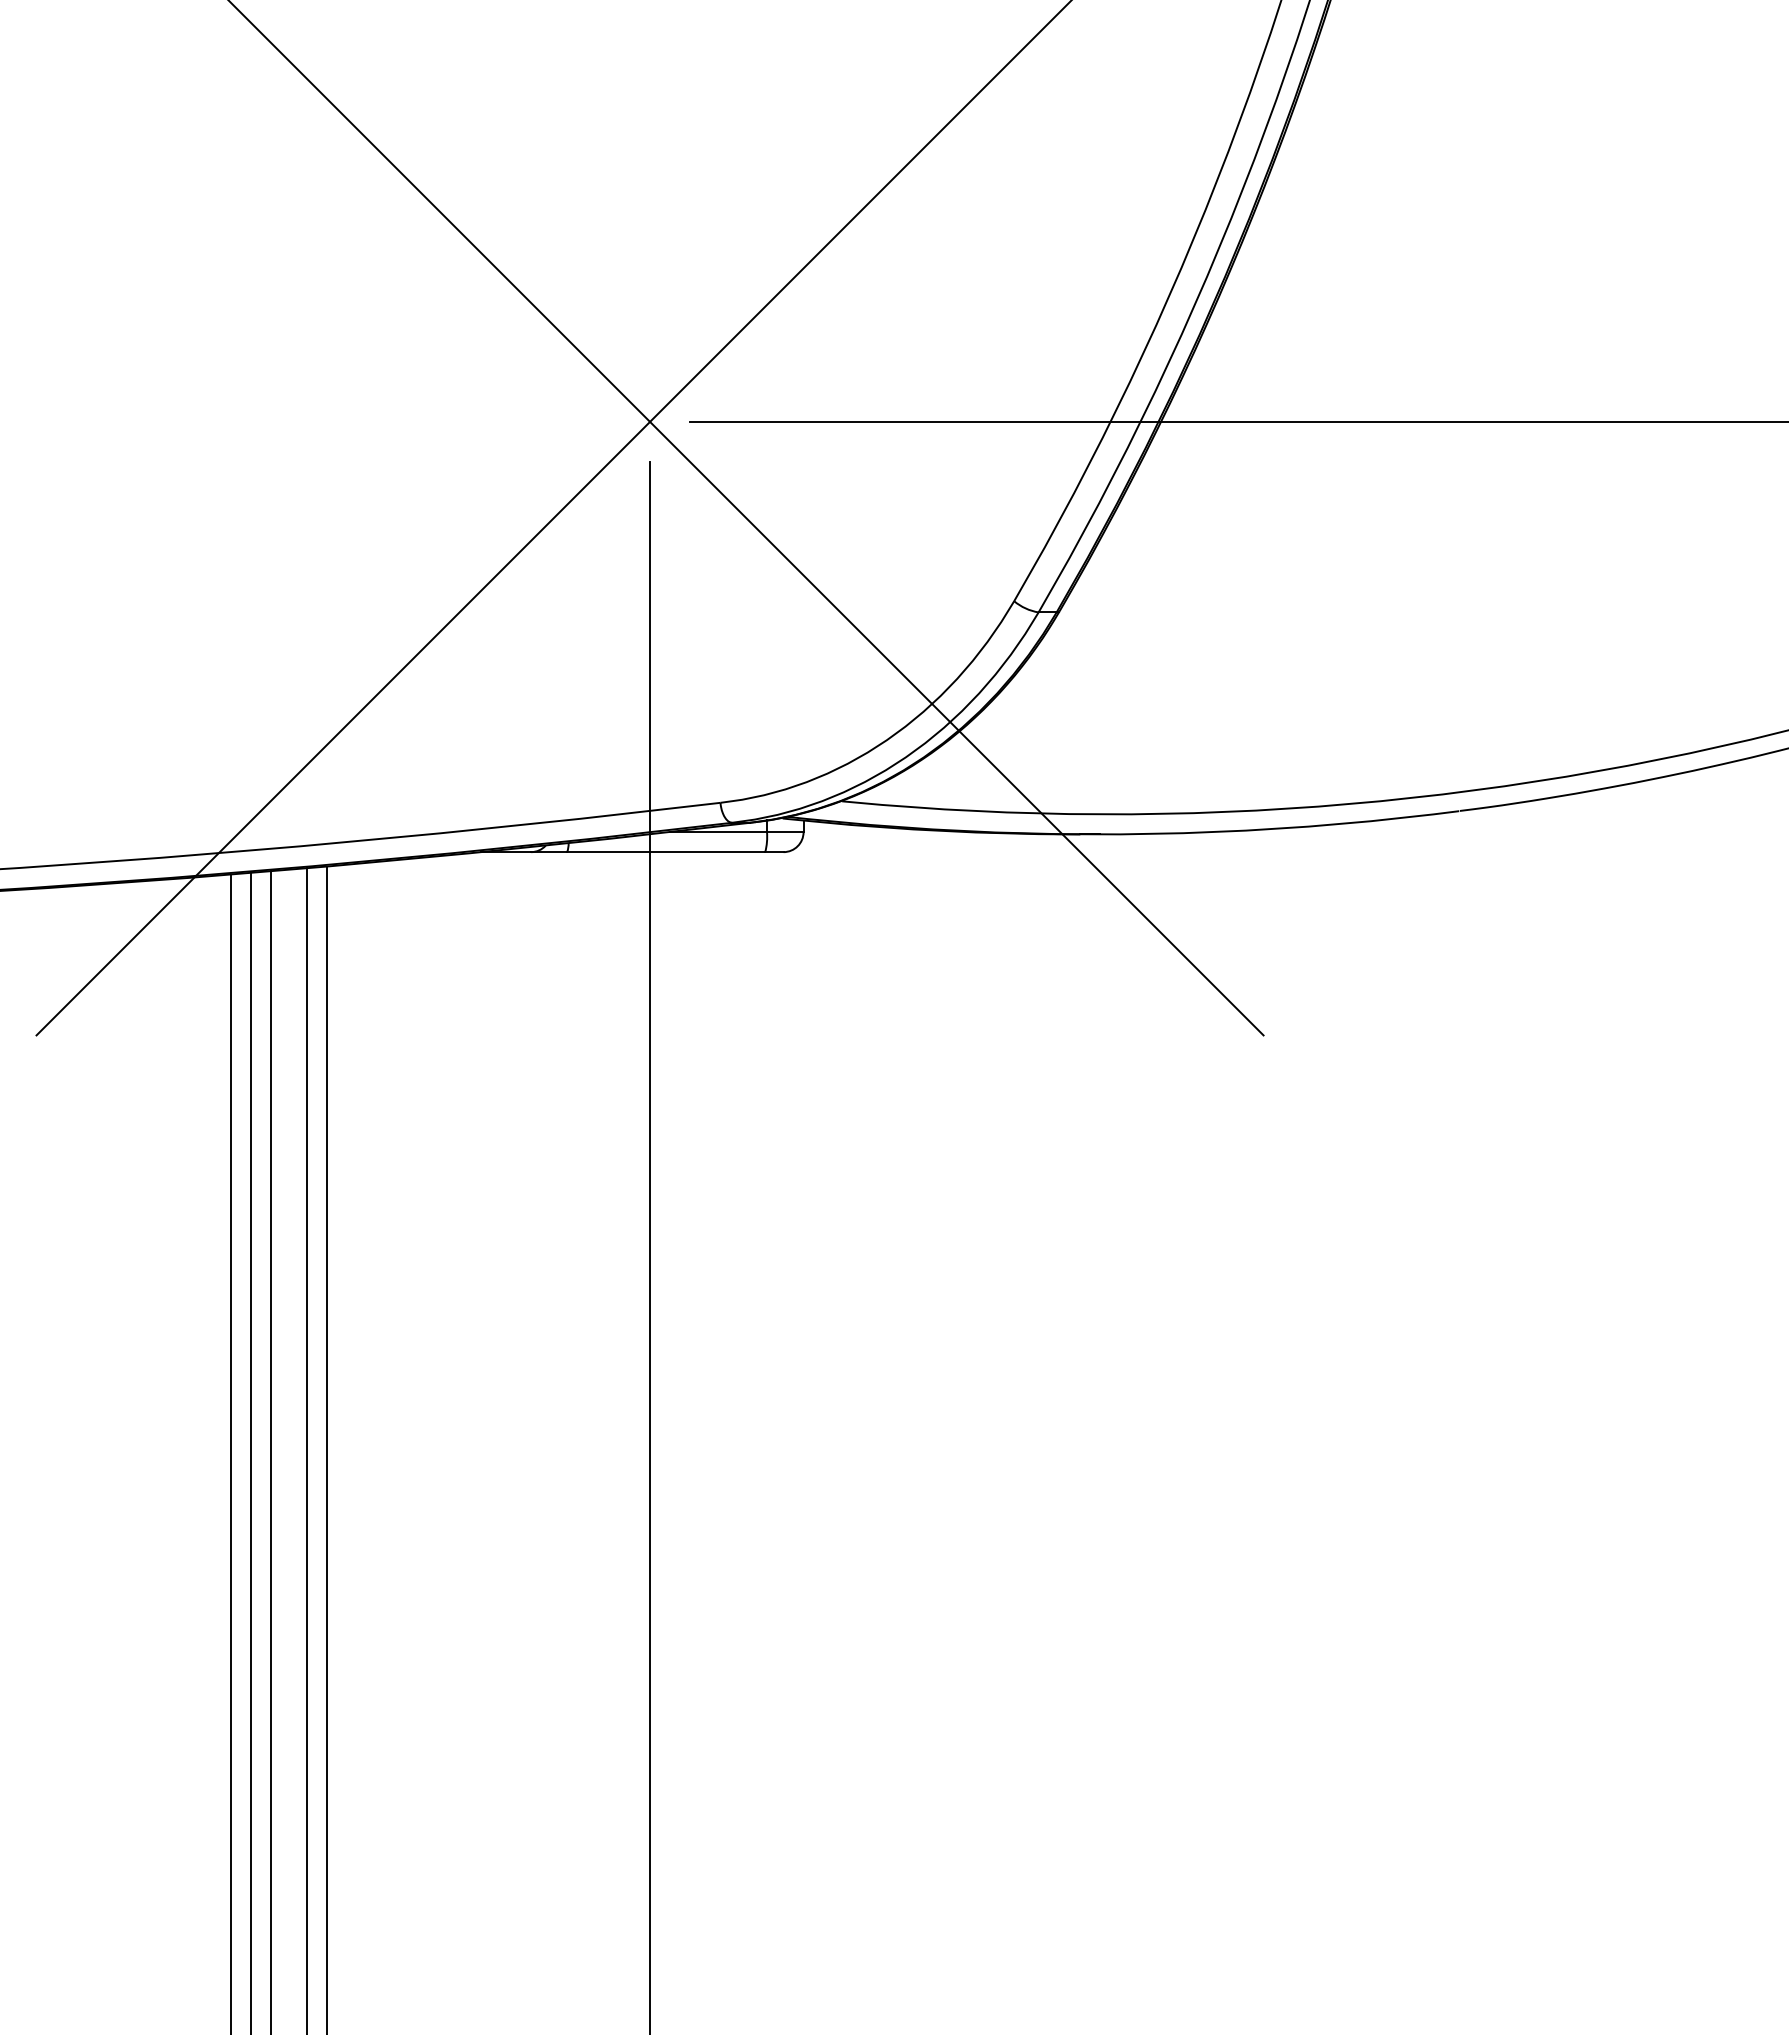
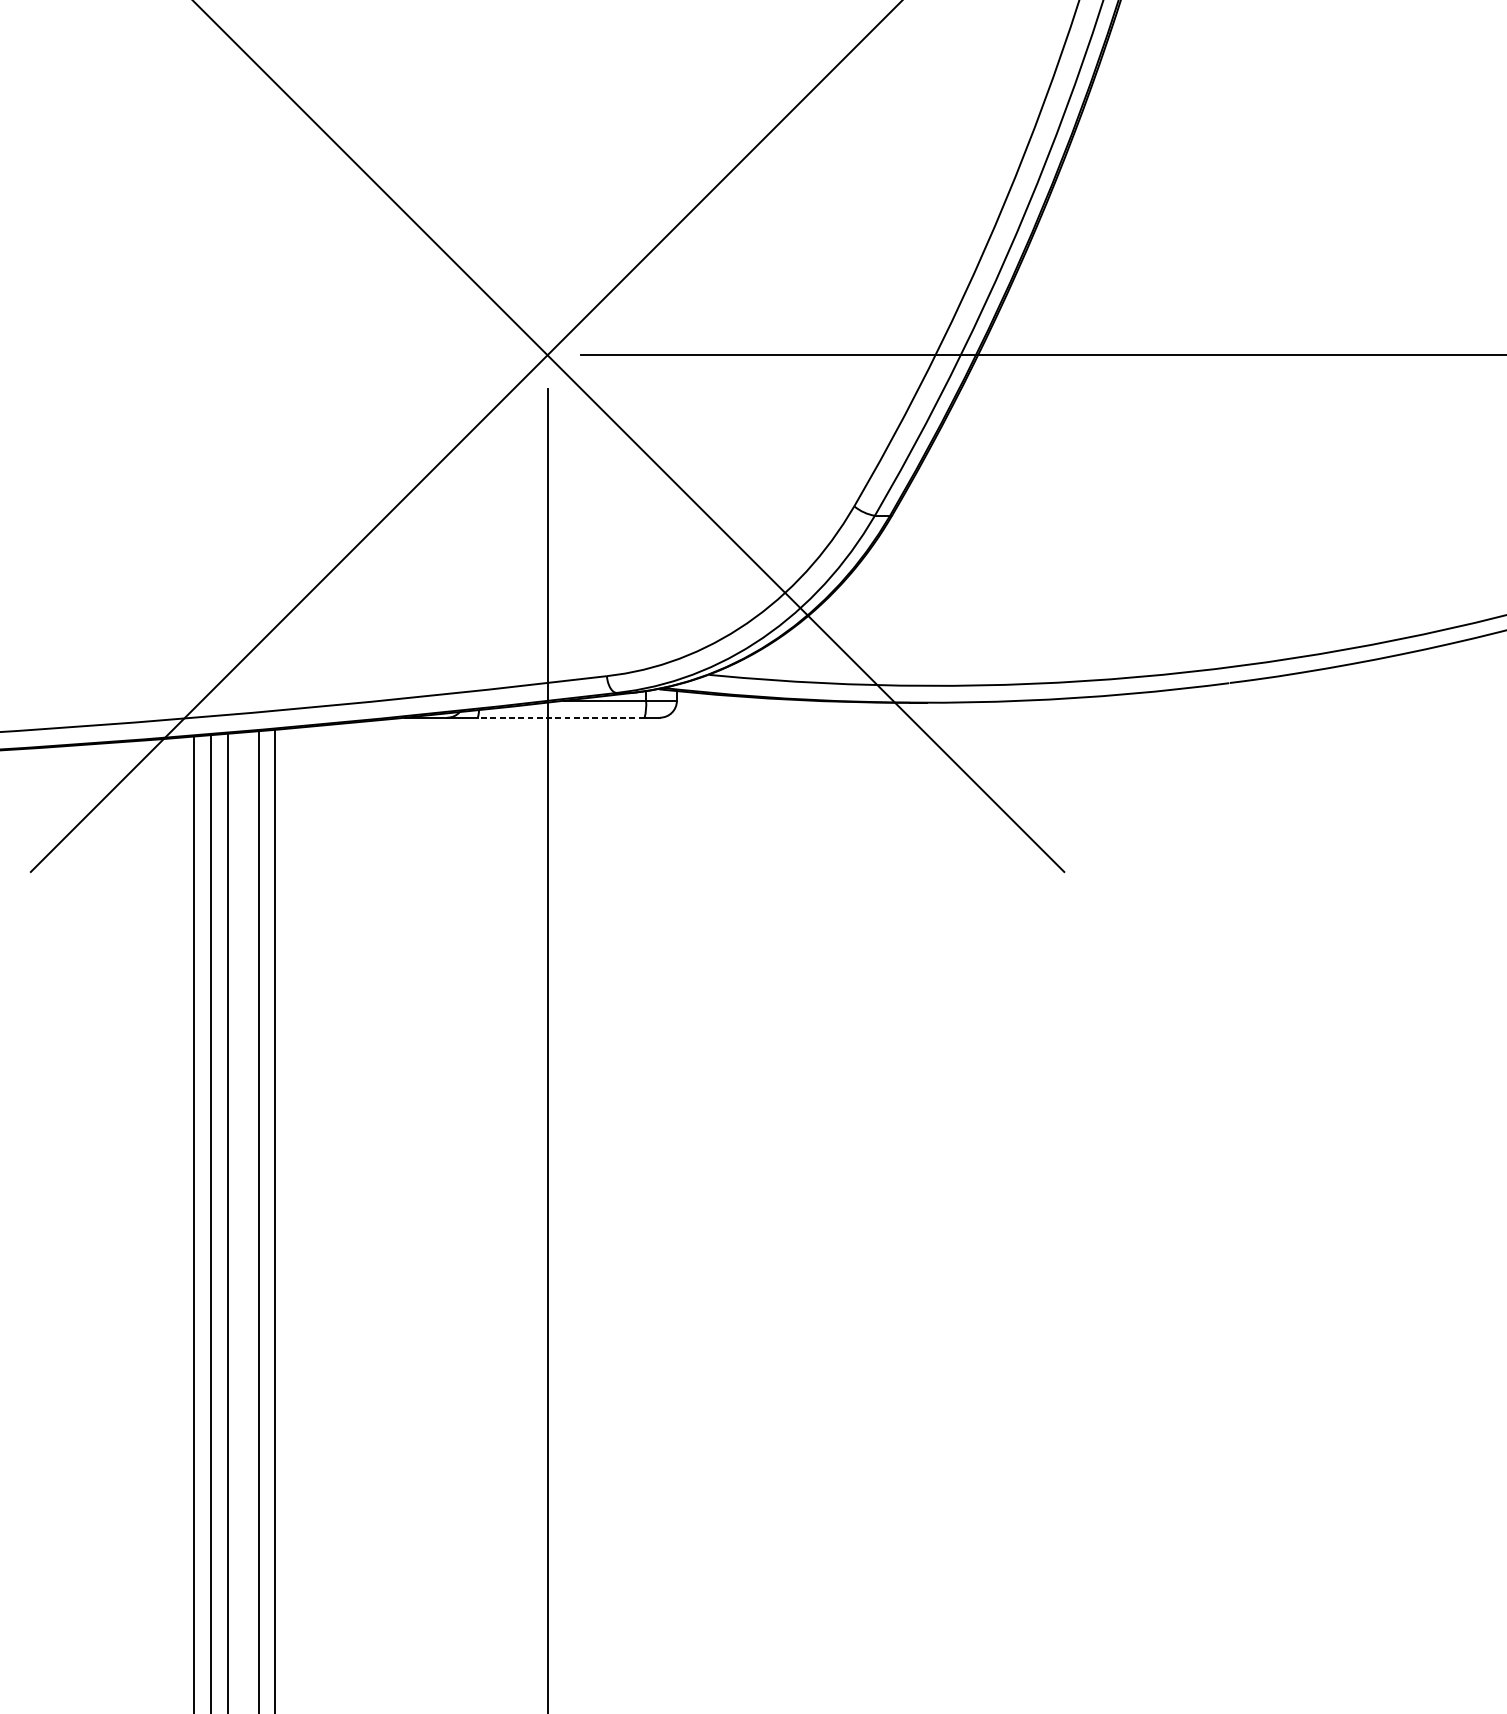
line: (665, 852) -> (560, 718), solid -> dashed

